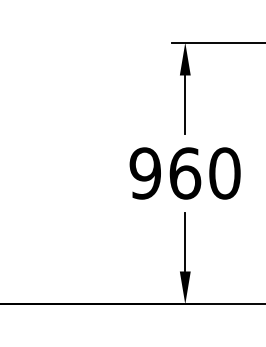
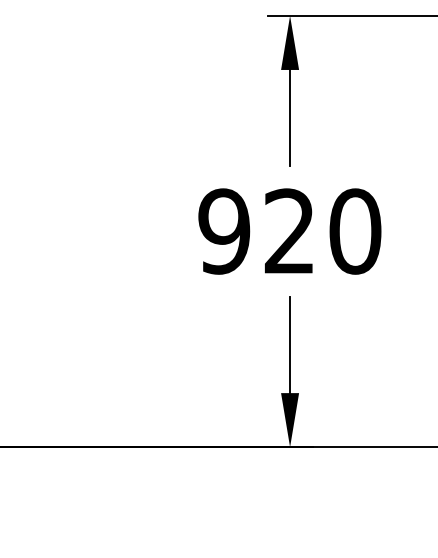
text: (185, 173) -> (290, 231), 960 -> 920

